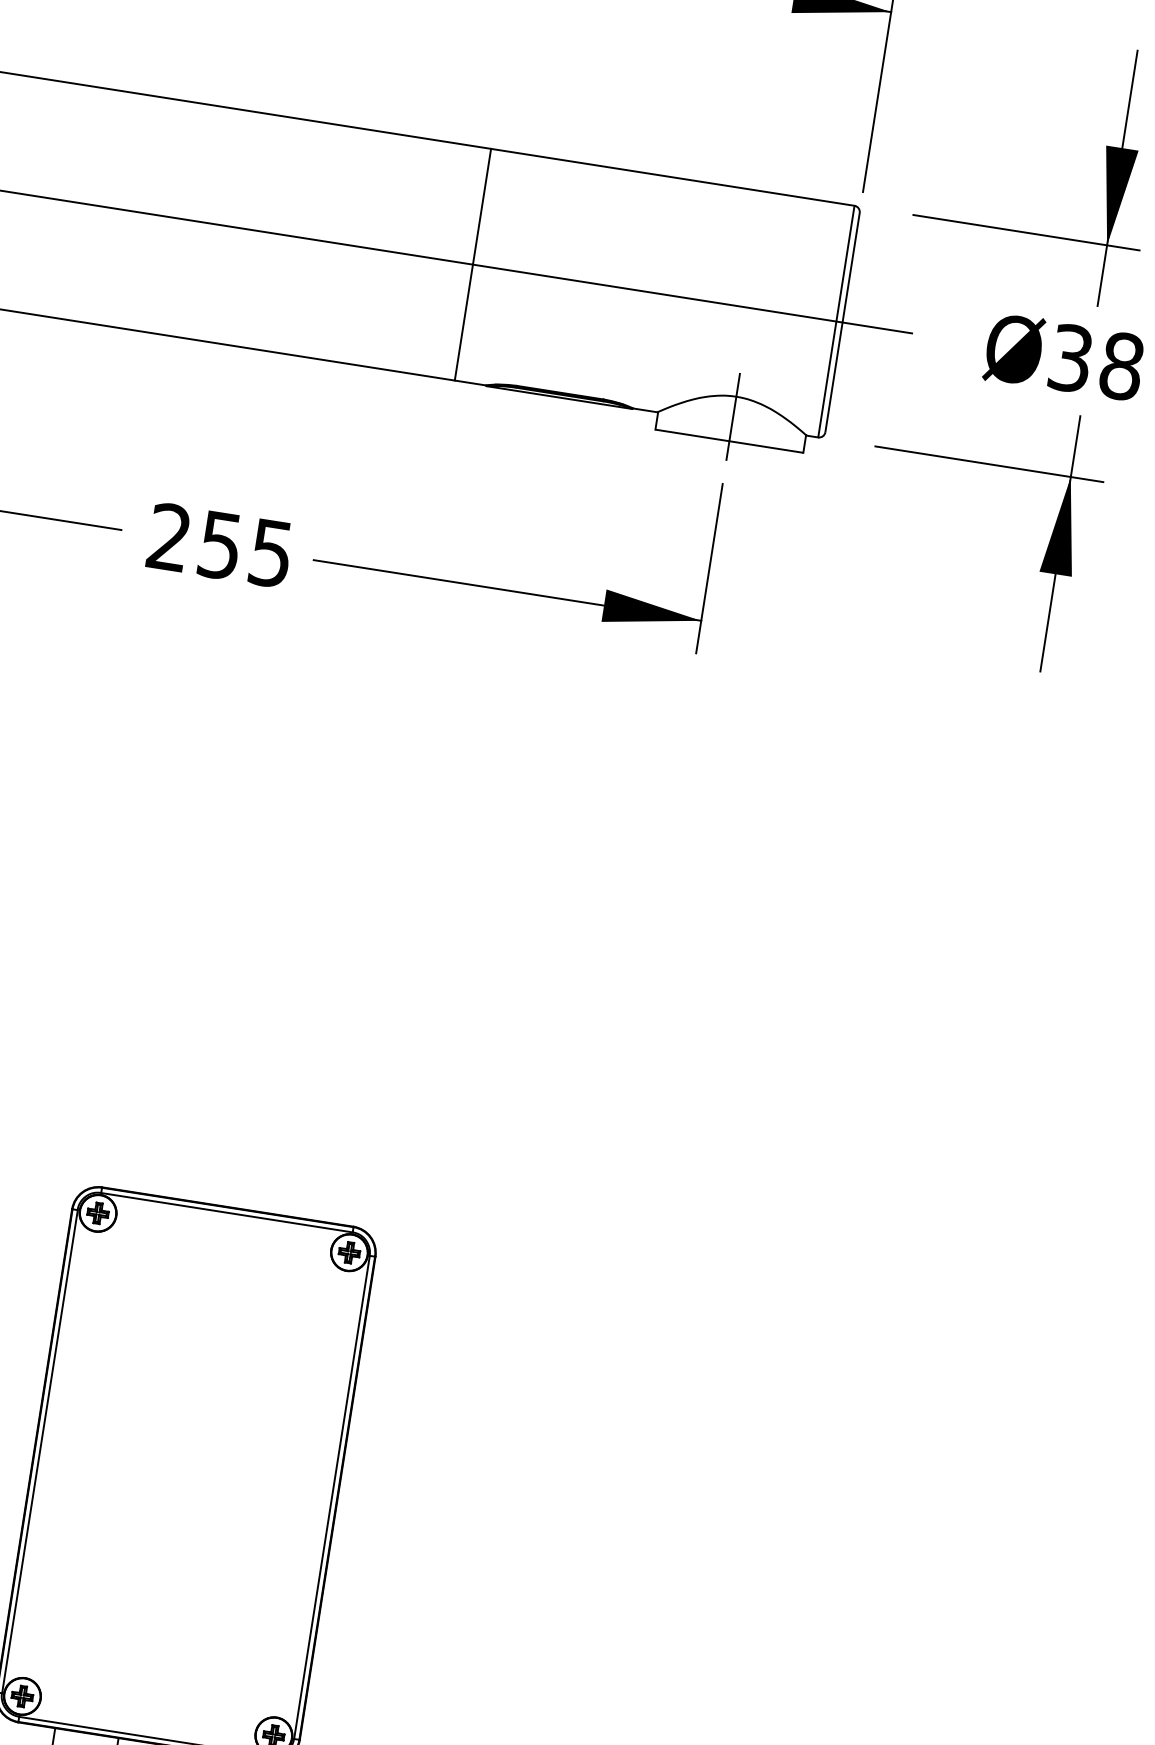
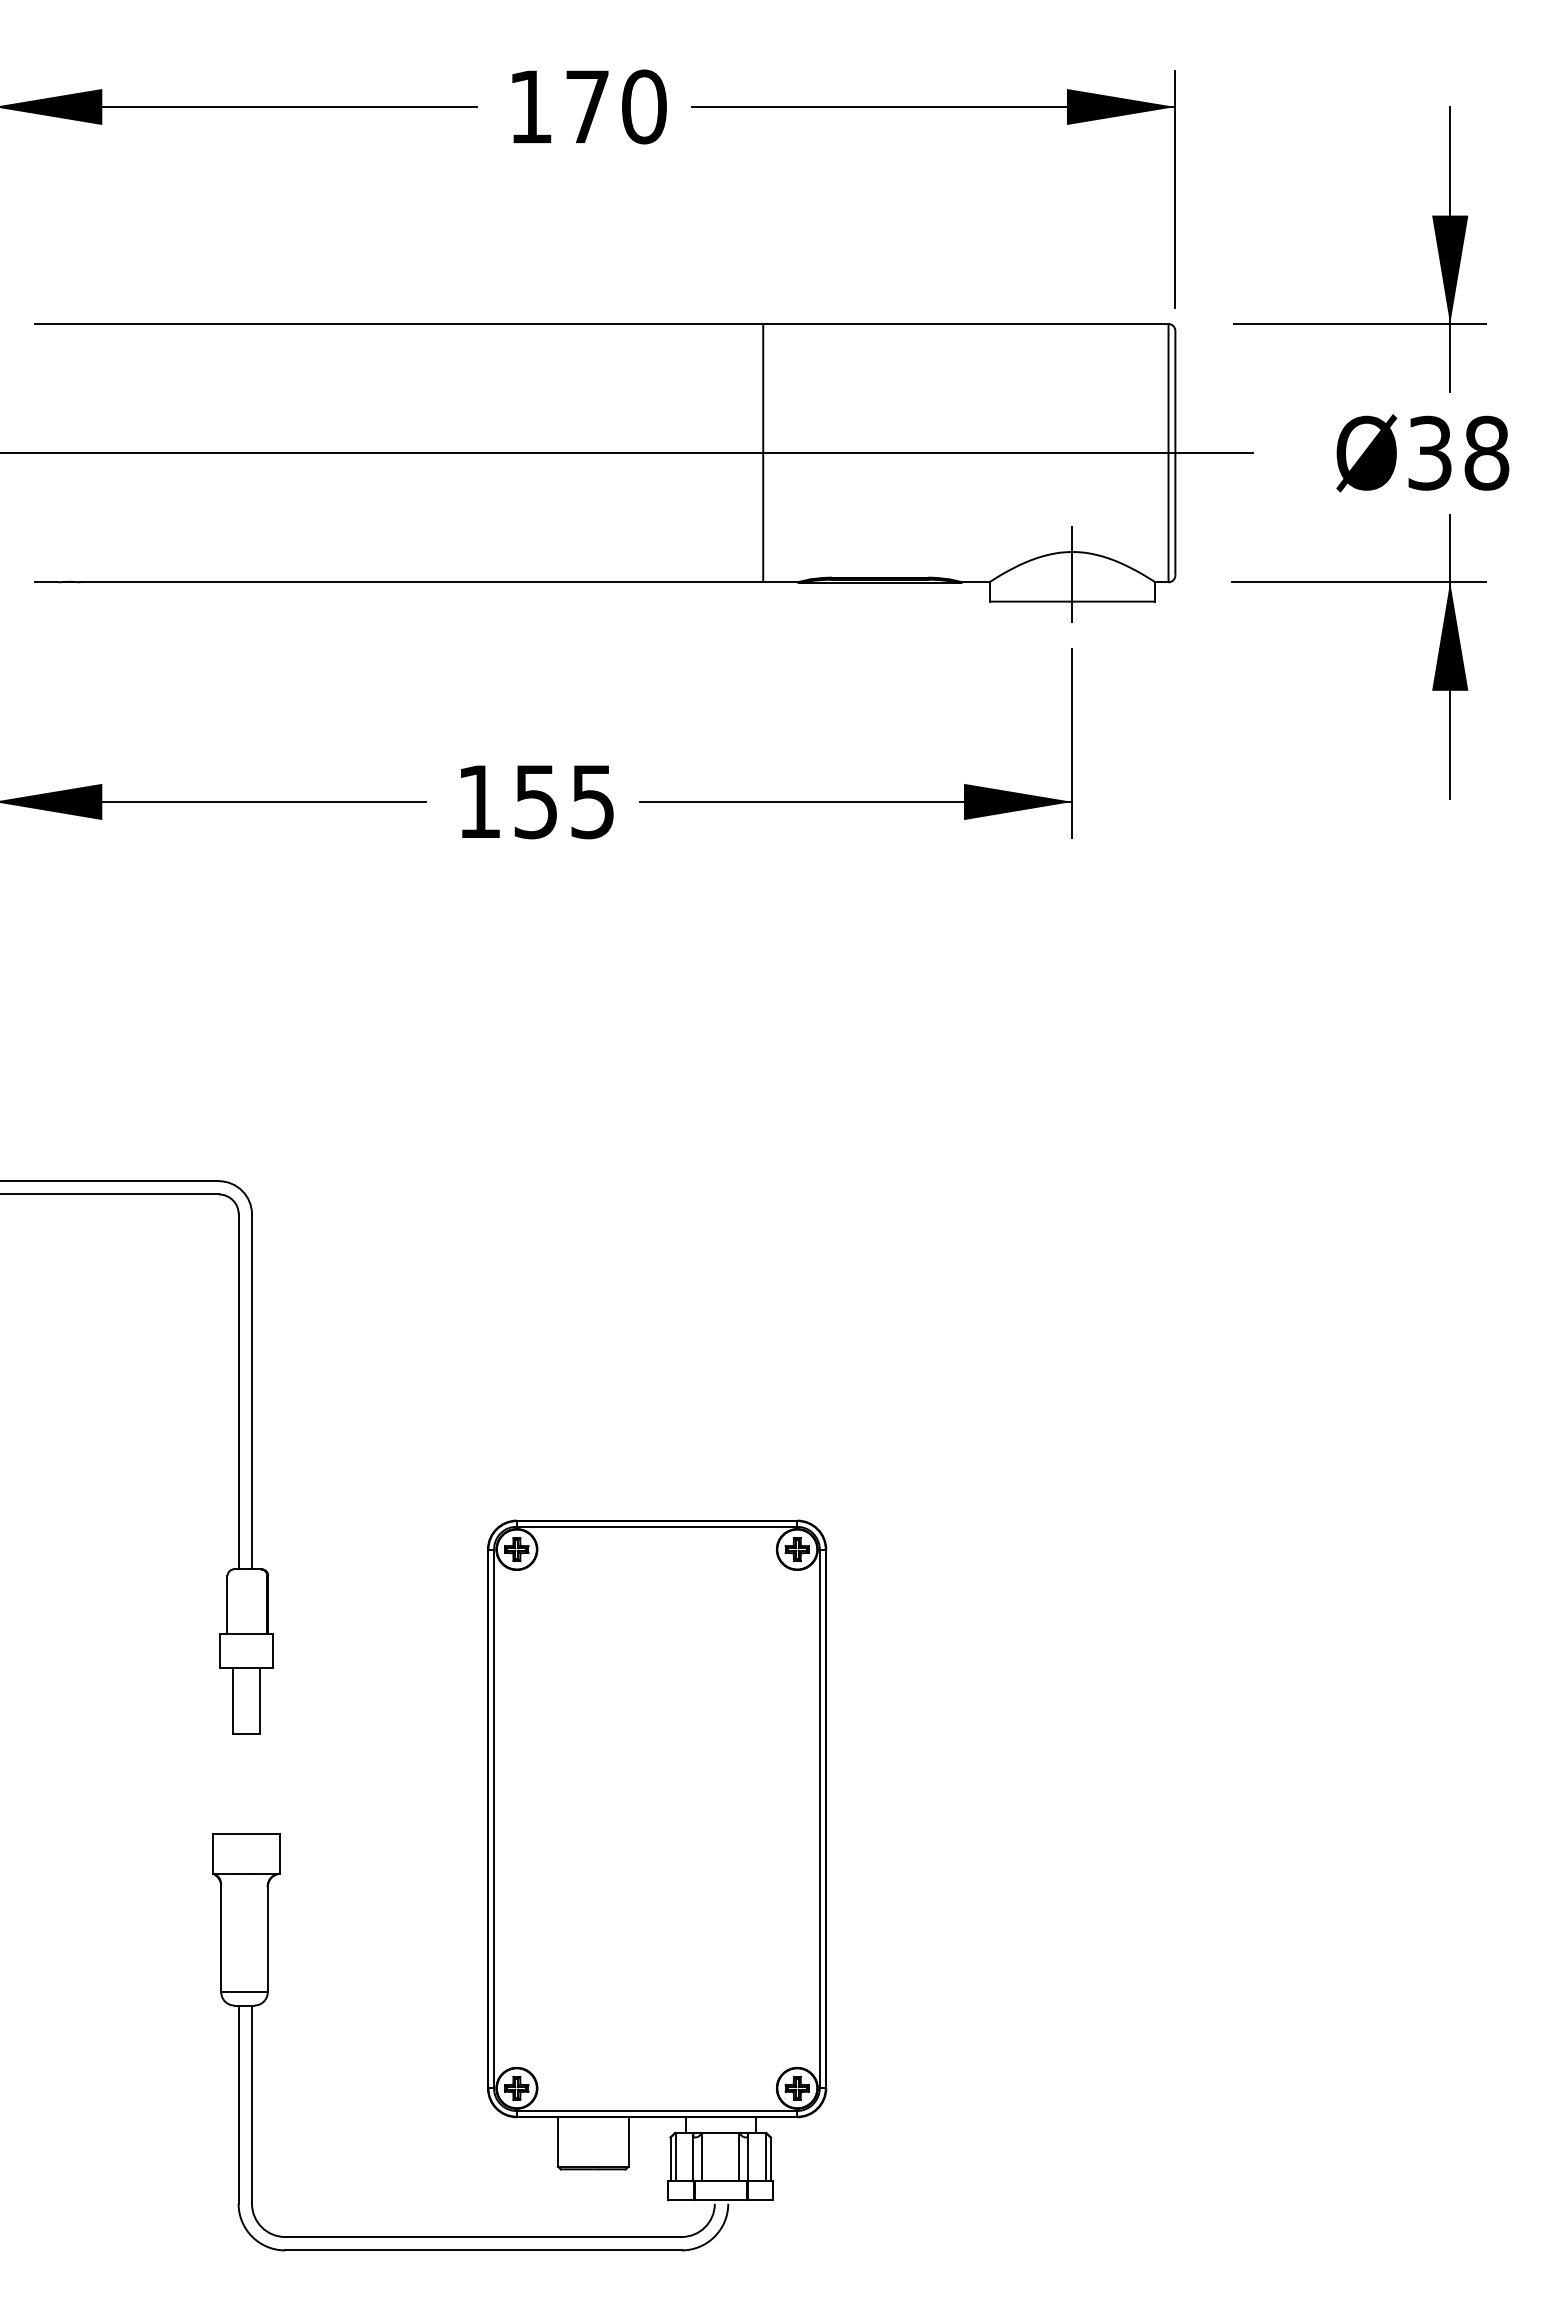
text: (168, 536) -> (478, 800), 255 -> 155

